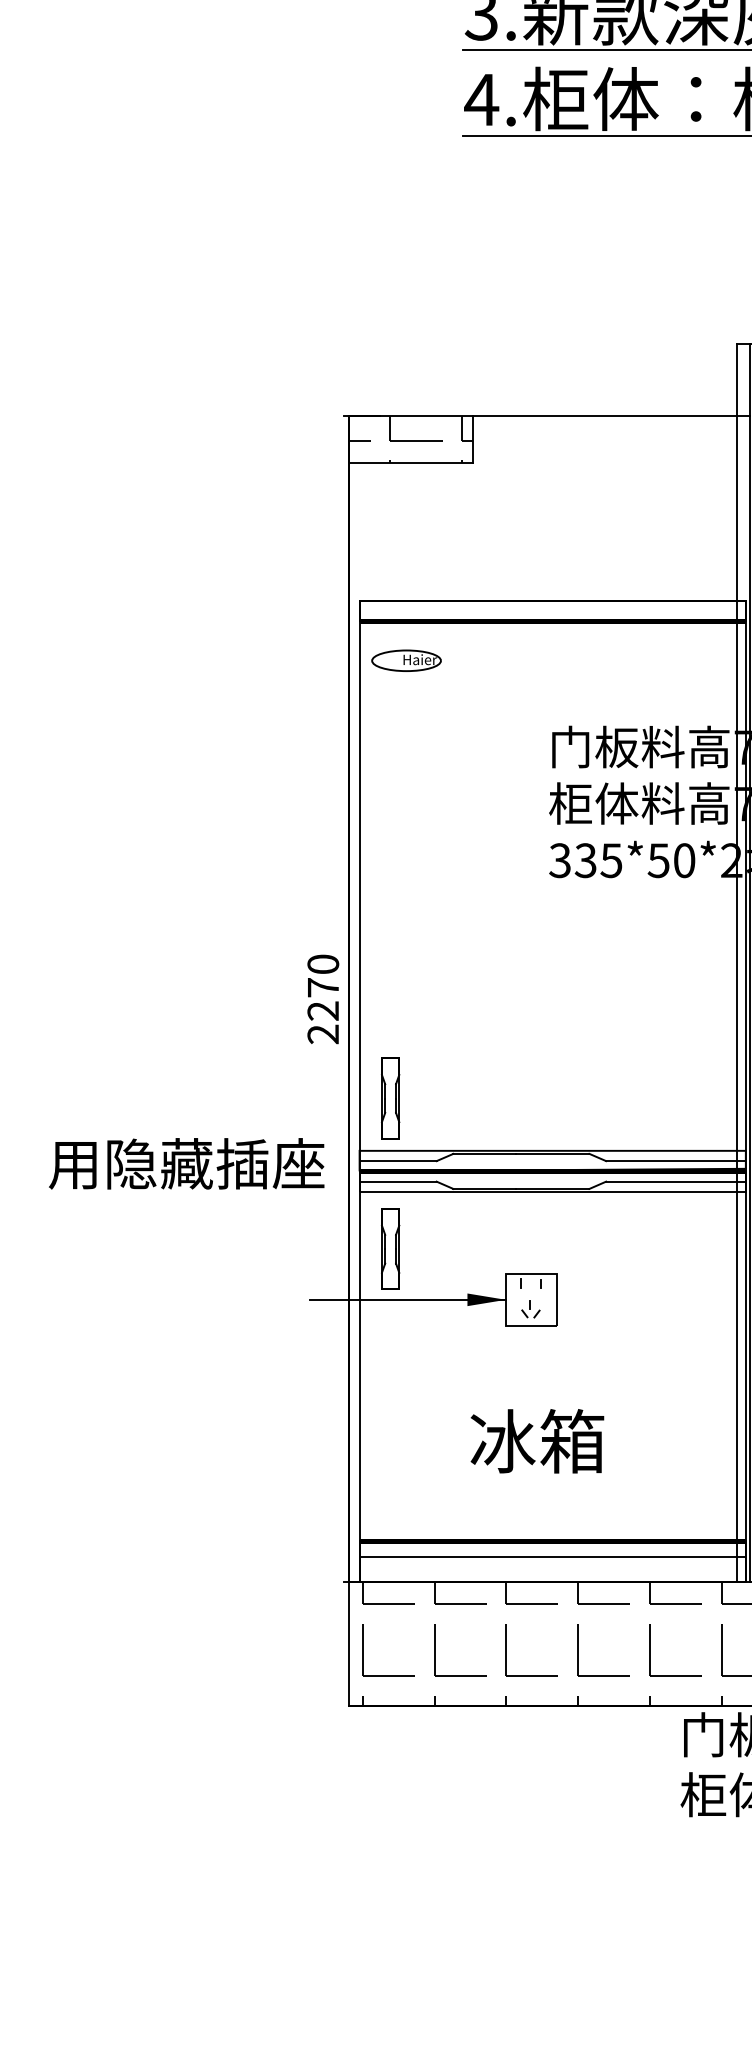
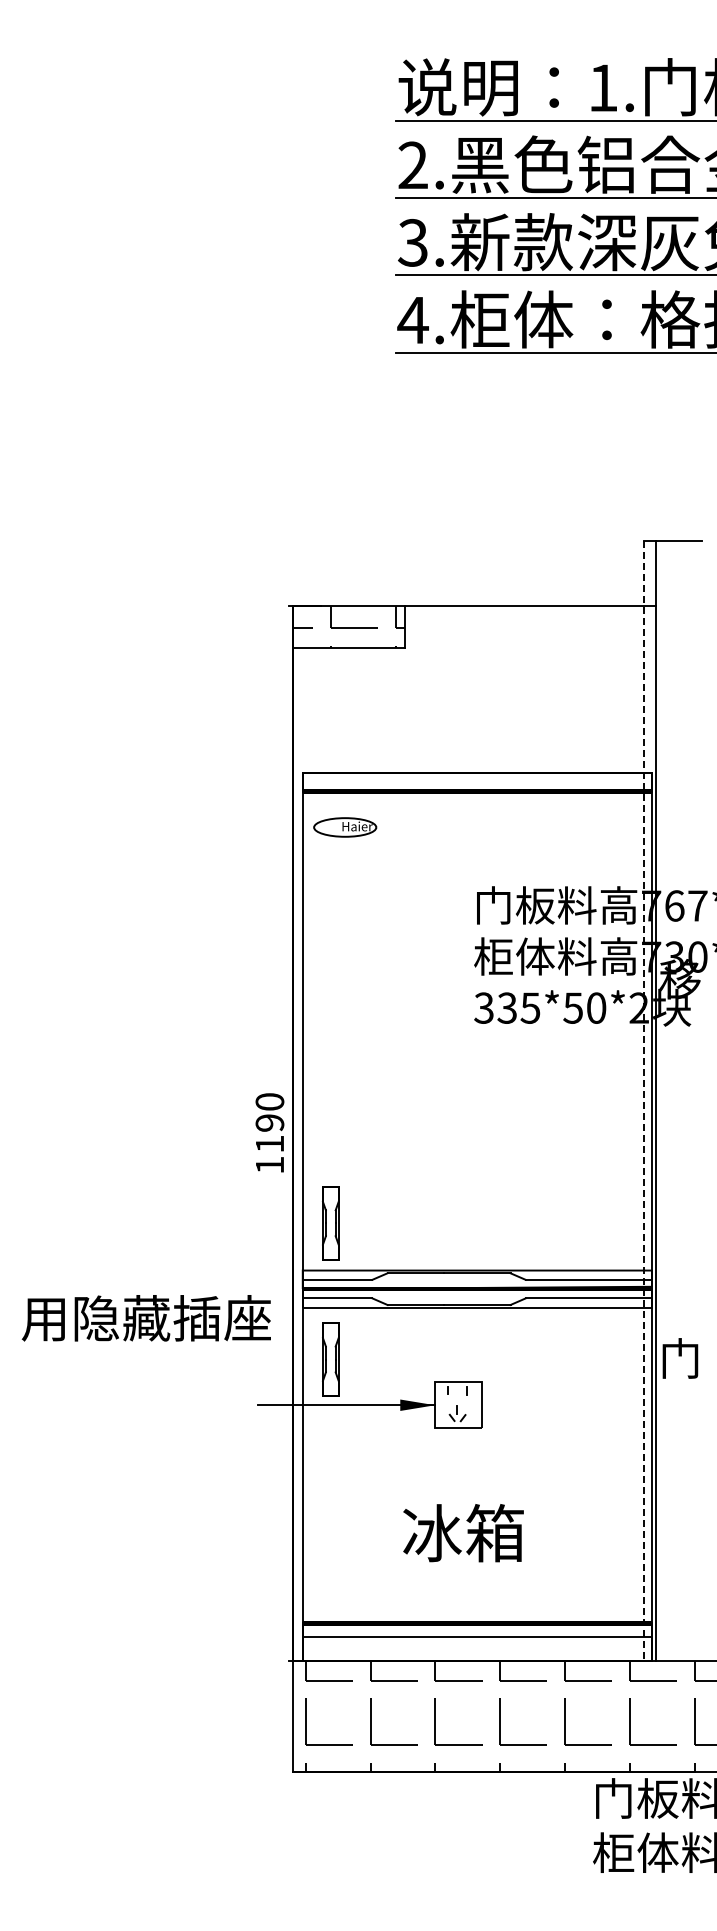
line: (737, 963) -> (644, 1101), solid -> dashed
text: (322, 1010) -> (269, 1143), 2270 -> 1190
text: (185, 1164) -> (145, 1318), moved

